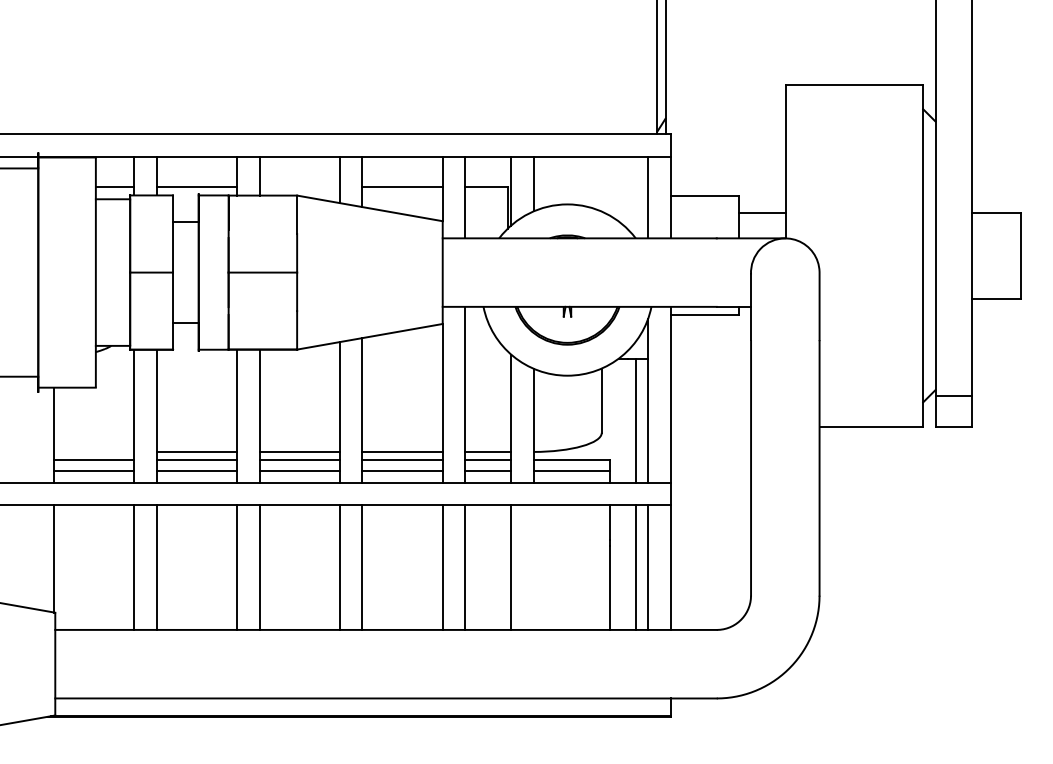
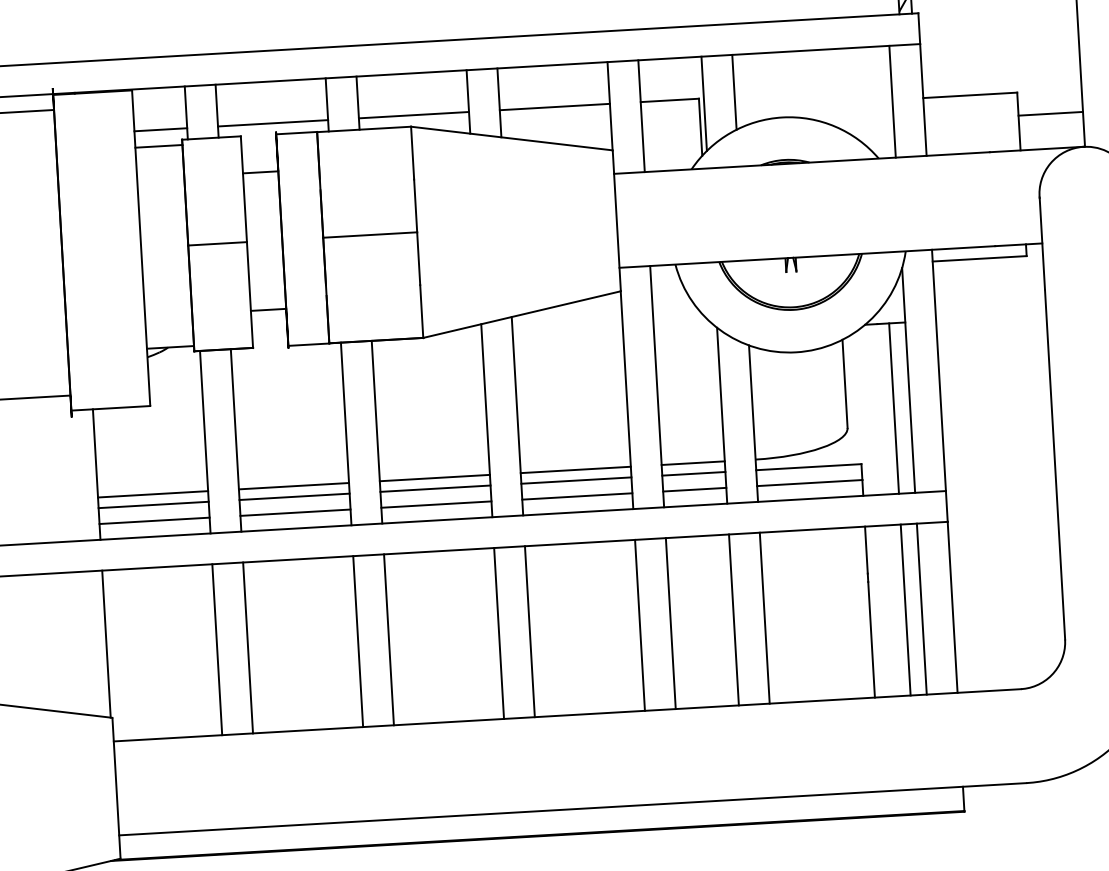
line: (299, 187) -> (413, 115), added
line: (94, 451) -> (153, 493), added
line: (533, 567) -> (764, 618), added

